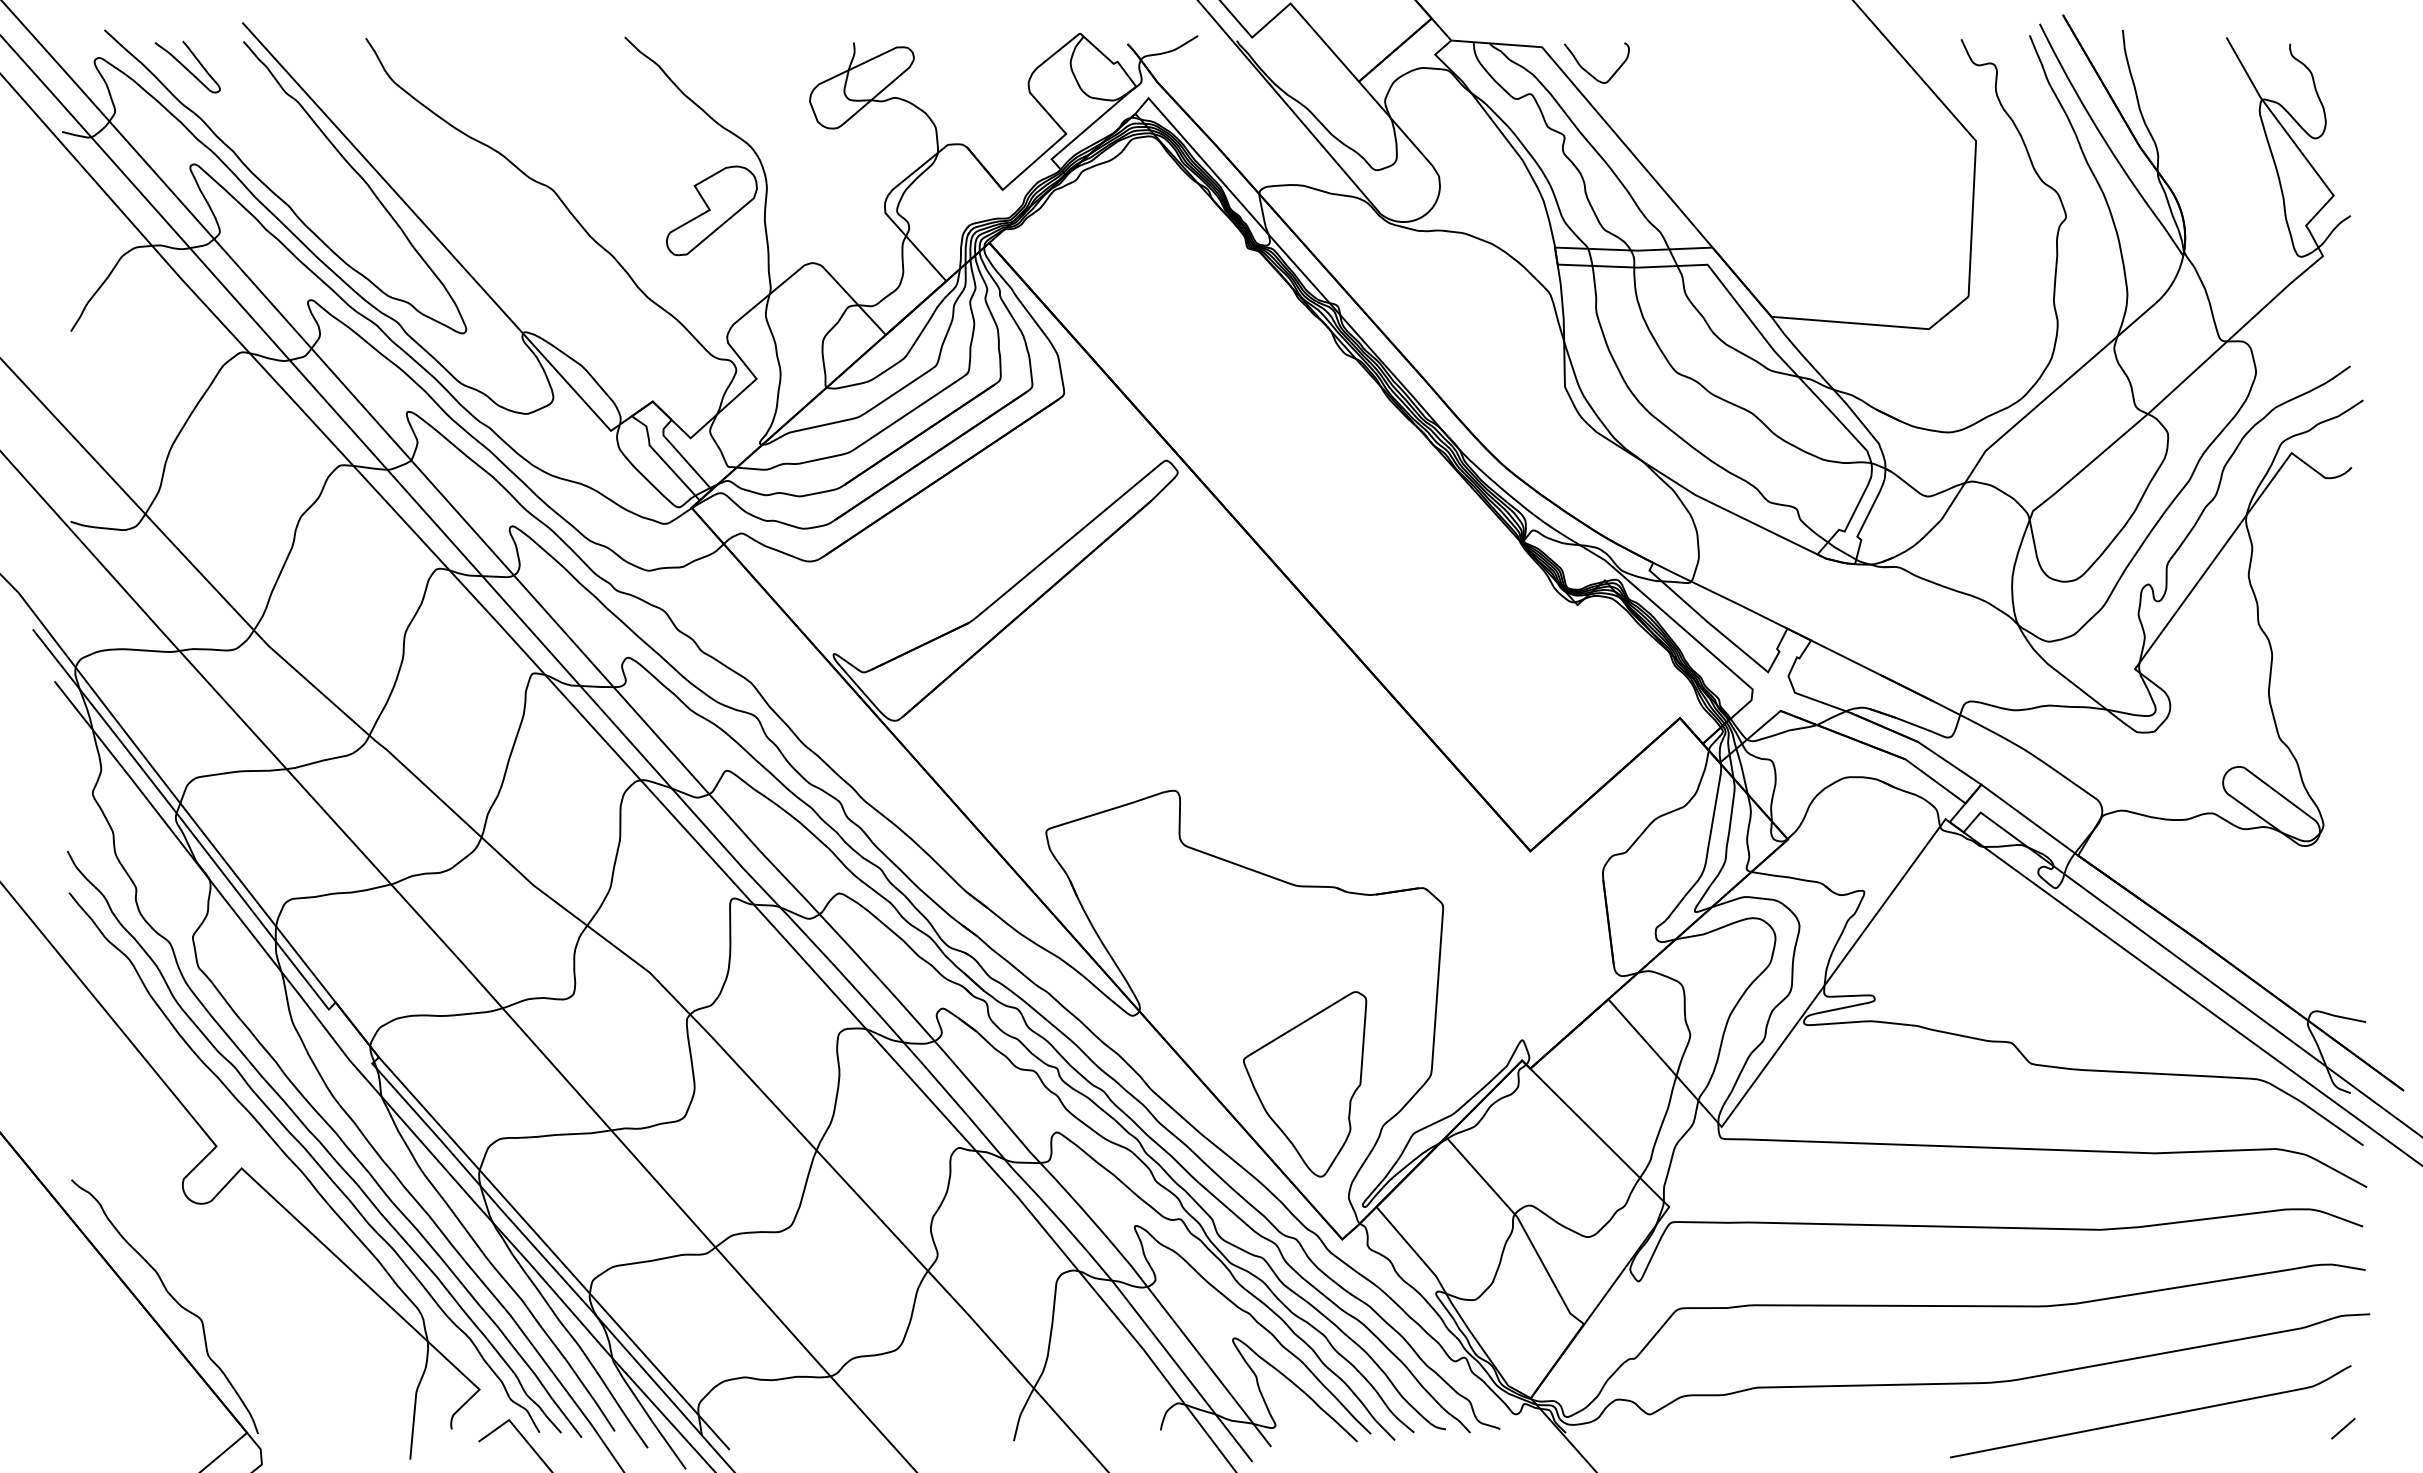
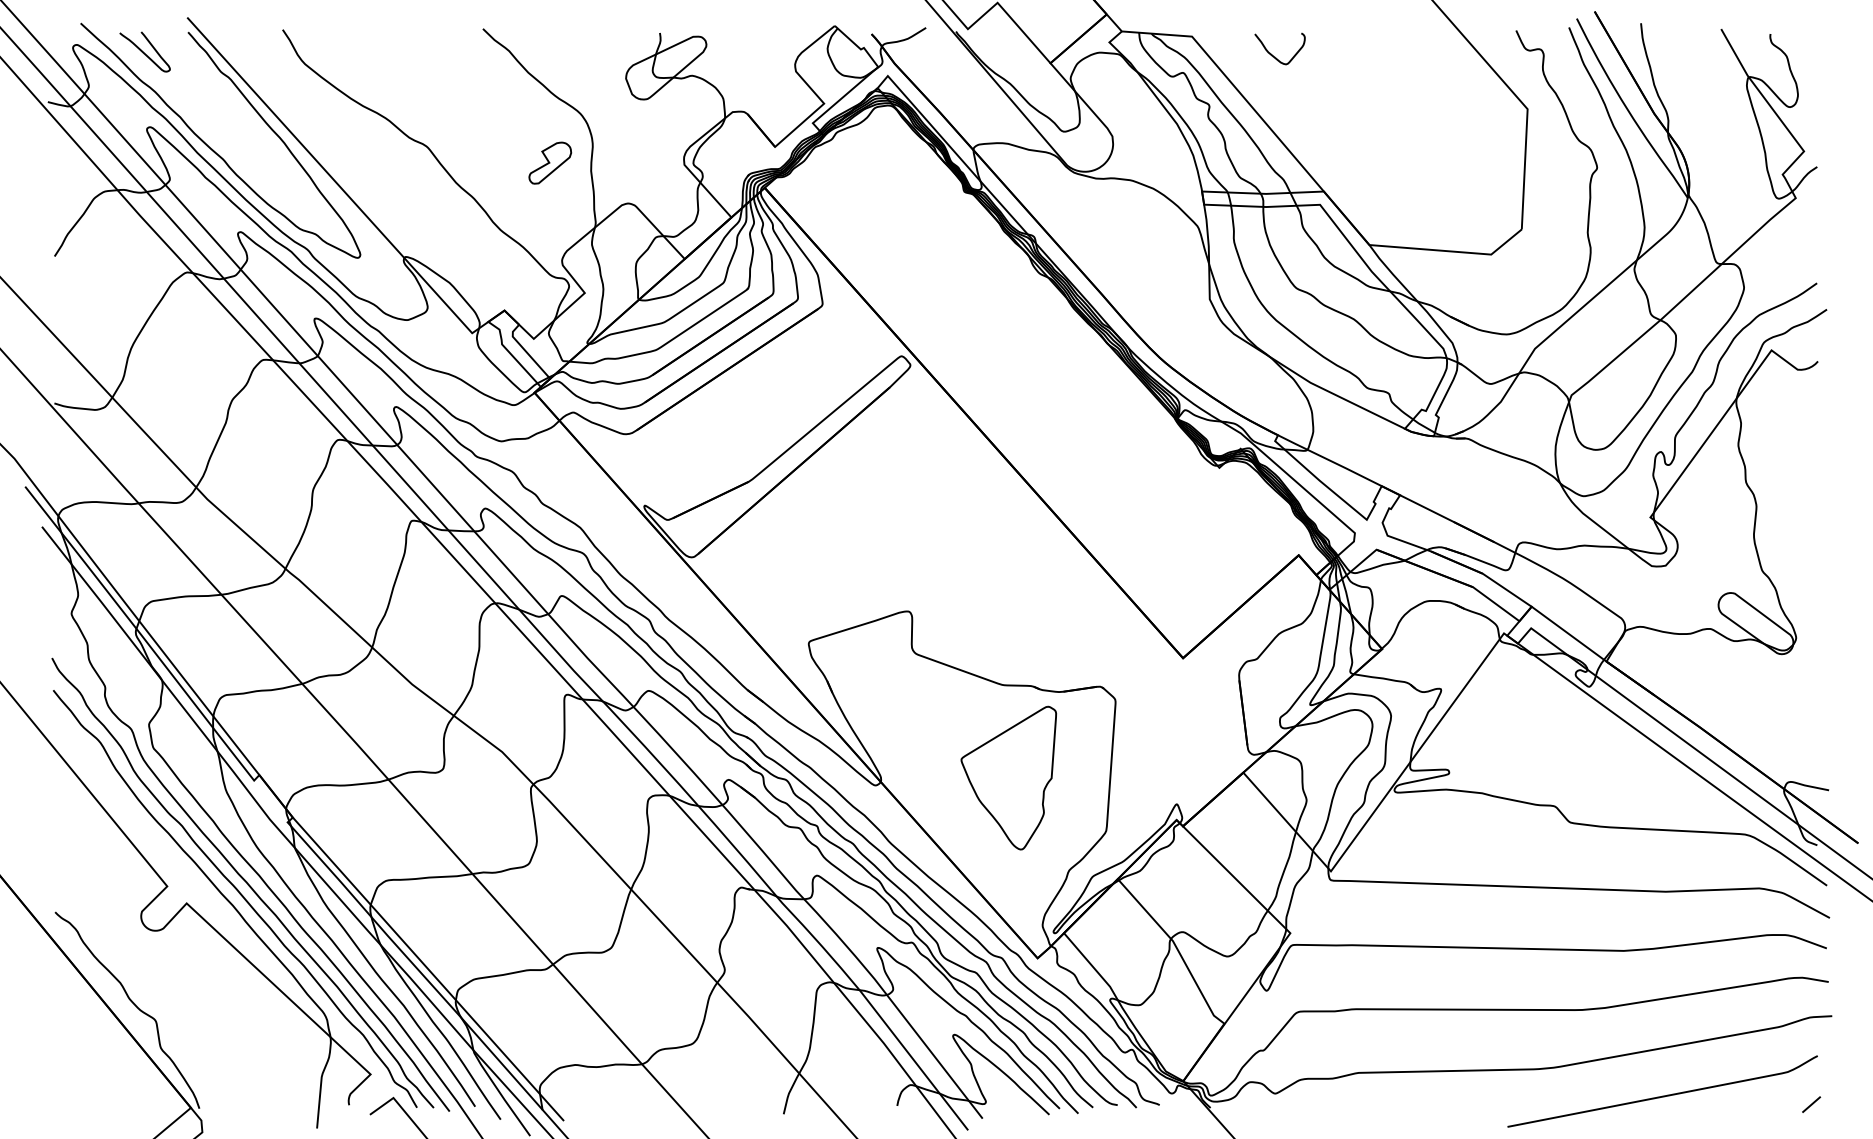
curve: (1588, 71) -> (1273, 55), moved
part: (711, 210) -> (549, 162), size x0.6
part: (1305, 1084) -> (1009, 778), moved

